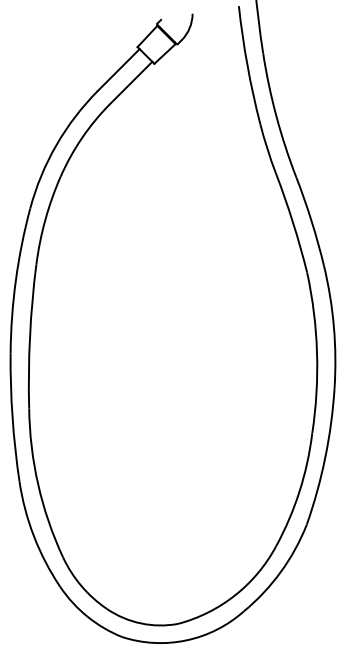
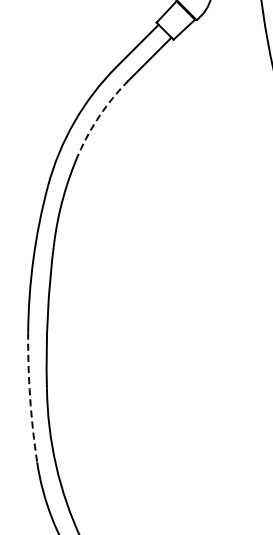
arc: (81, 138) -> (99, 115), solid -> dashed
arc: (12, 417) -> (30, 397), solid -> dashed

